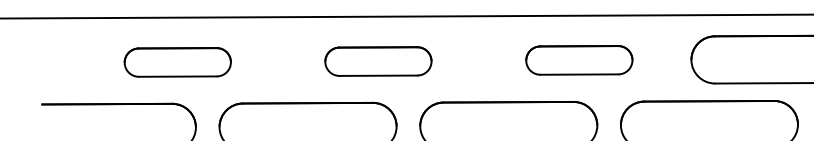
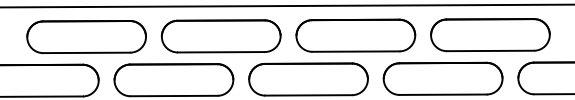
part: (578, 60) -> (355, 35), size x1.67
part: (177, 61) -> (86, 36), size x1.67
part: (377, 61) -> (220, 36), size x1.67

